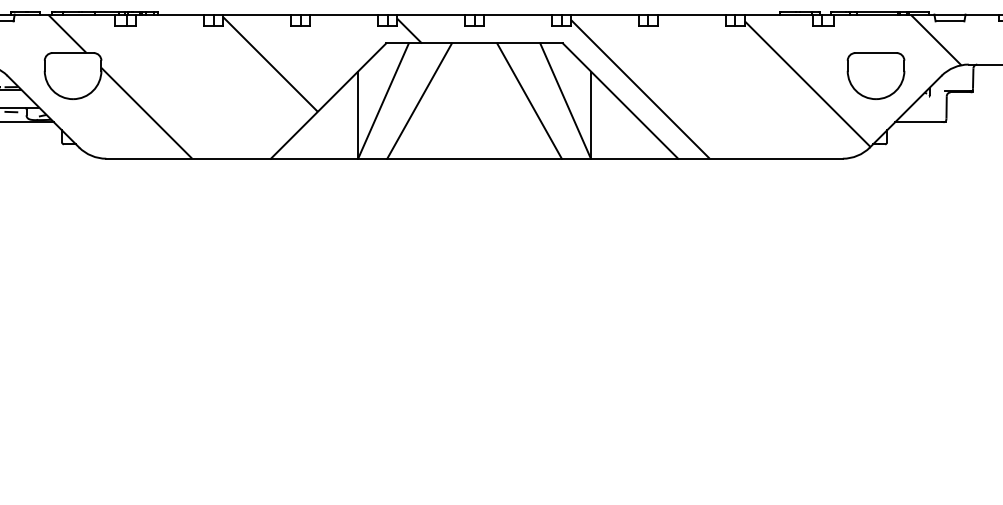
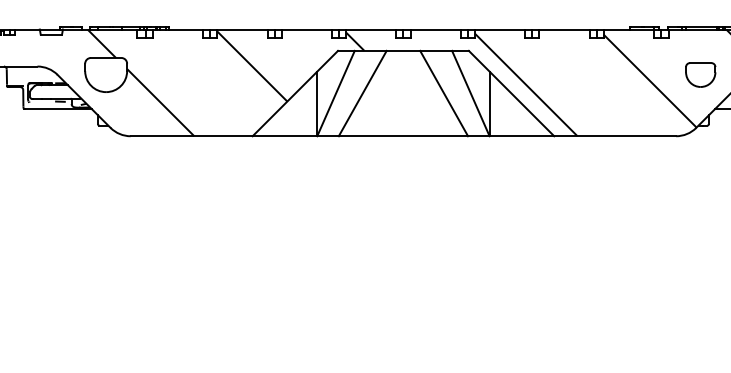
part: (875, 75) -> (700, 74), size x0.7

